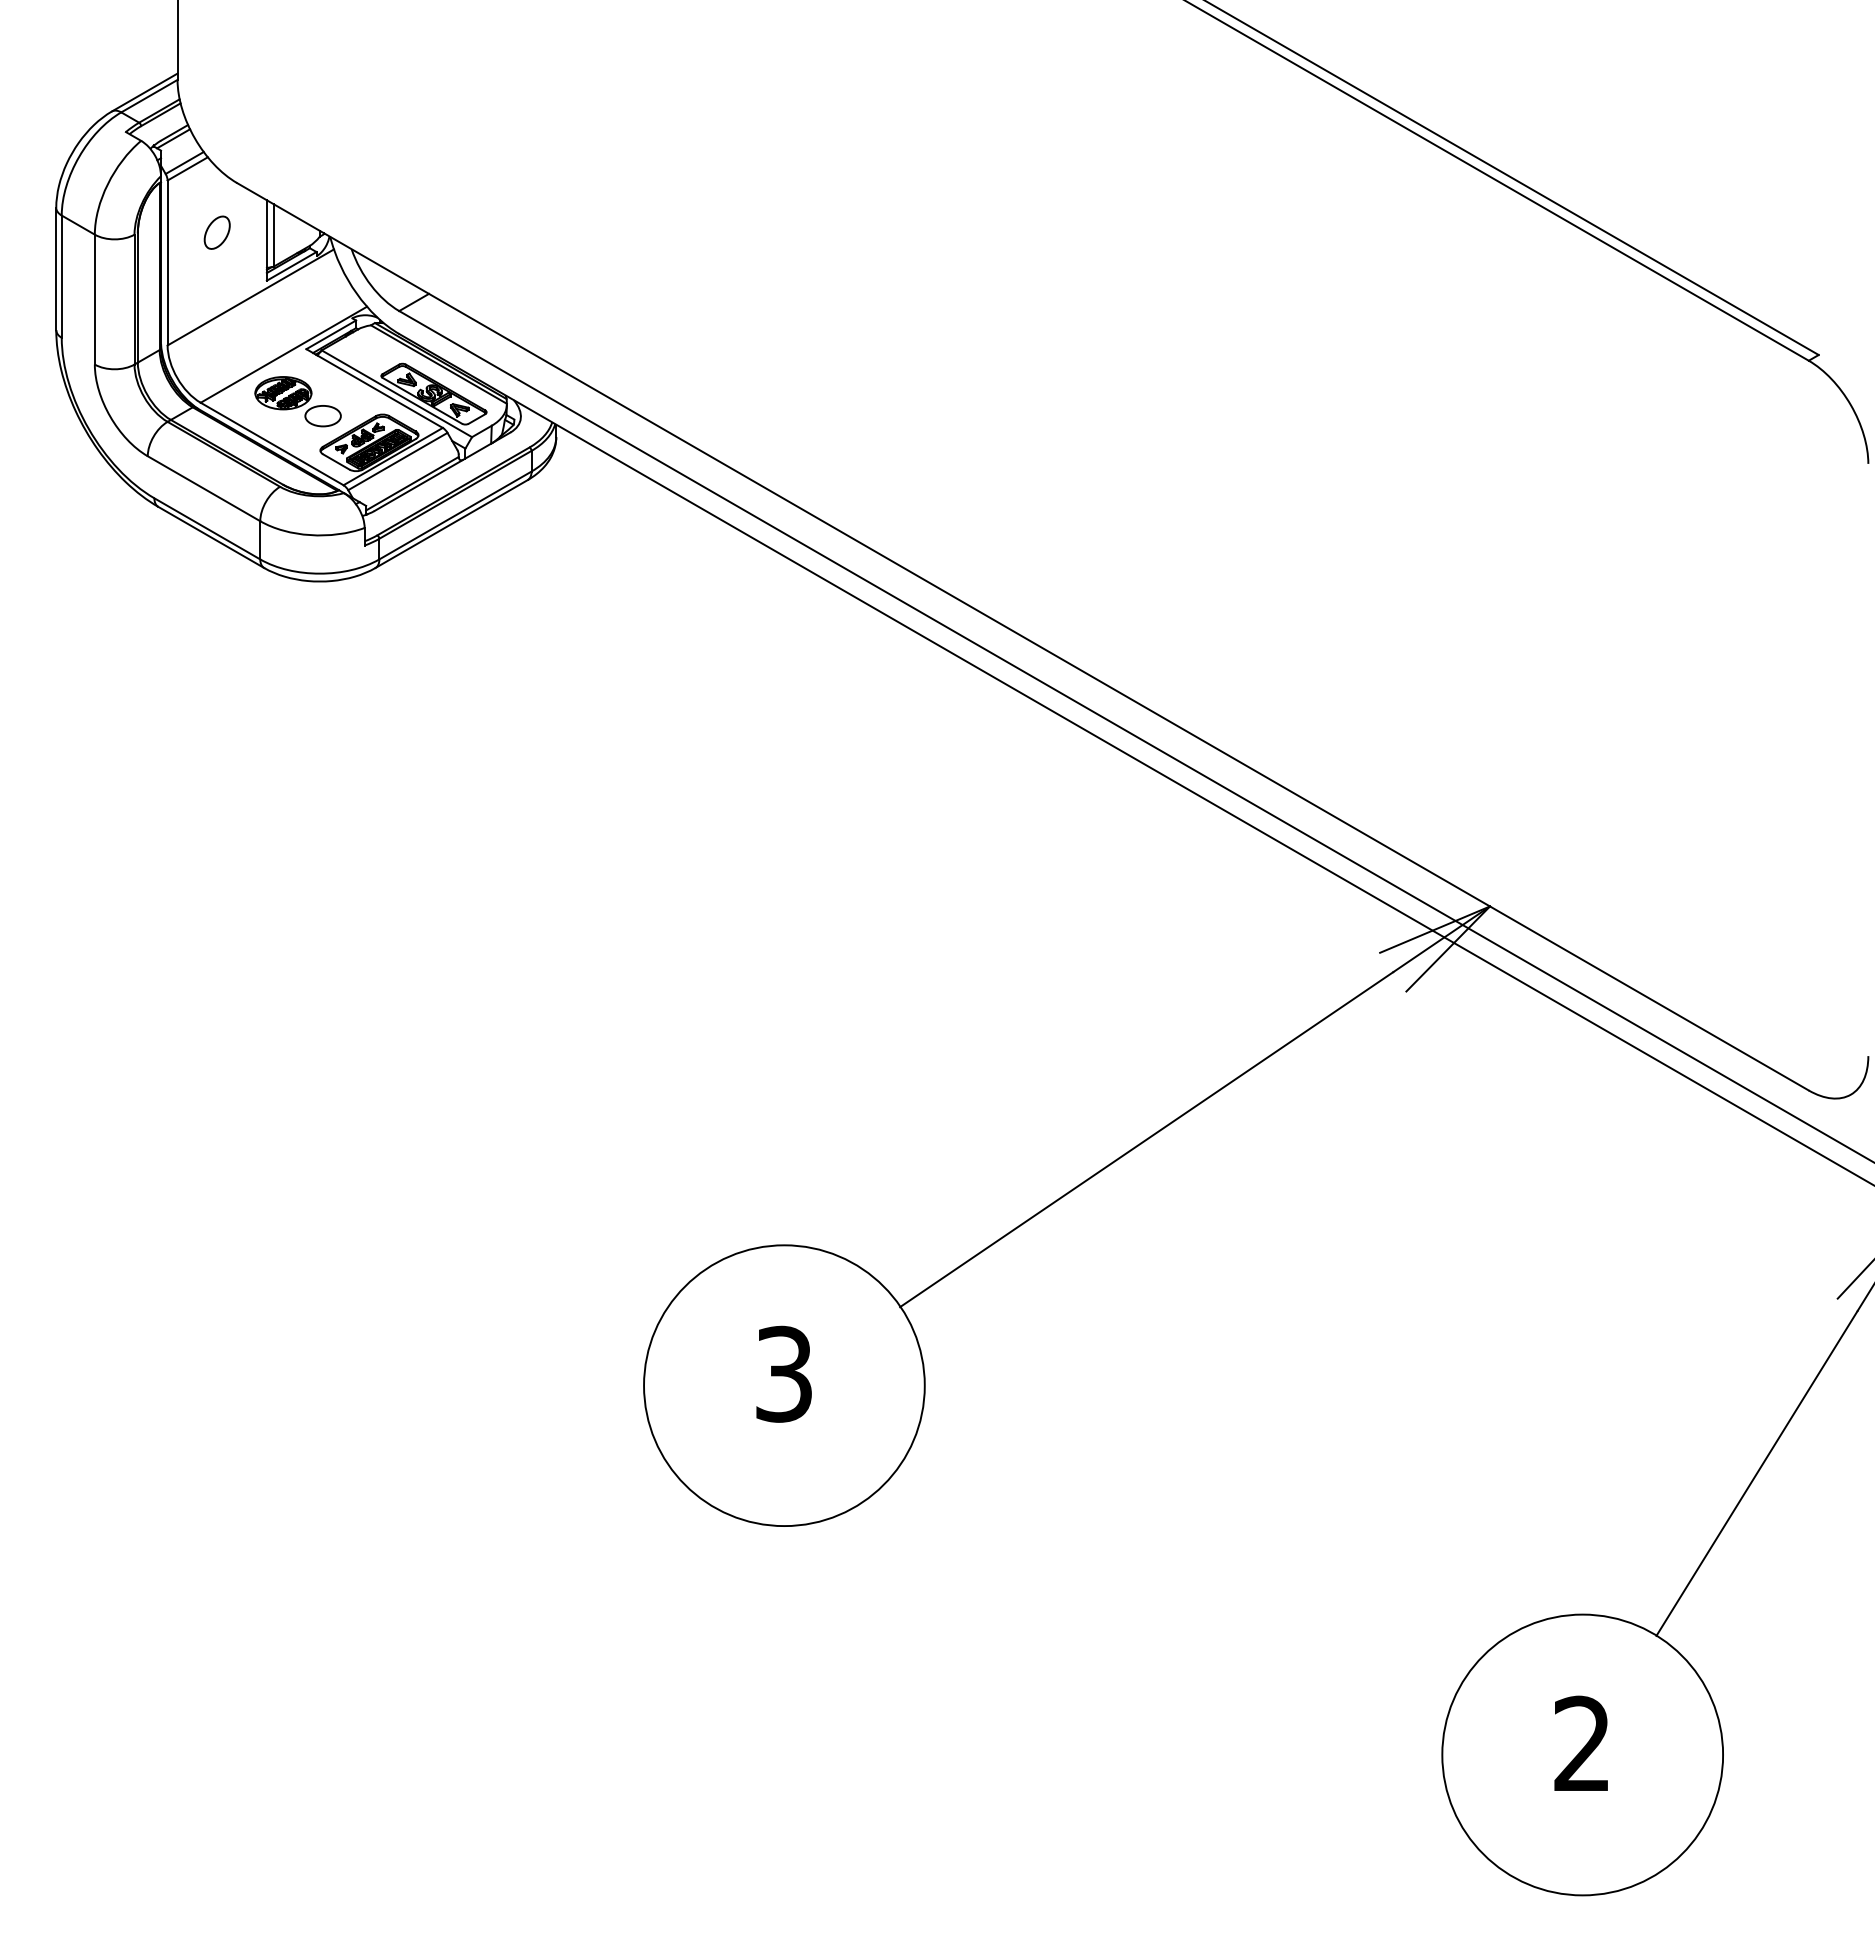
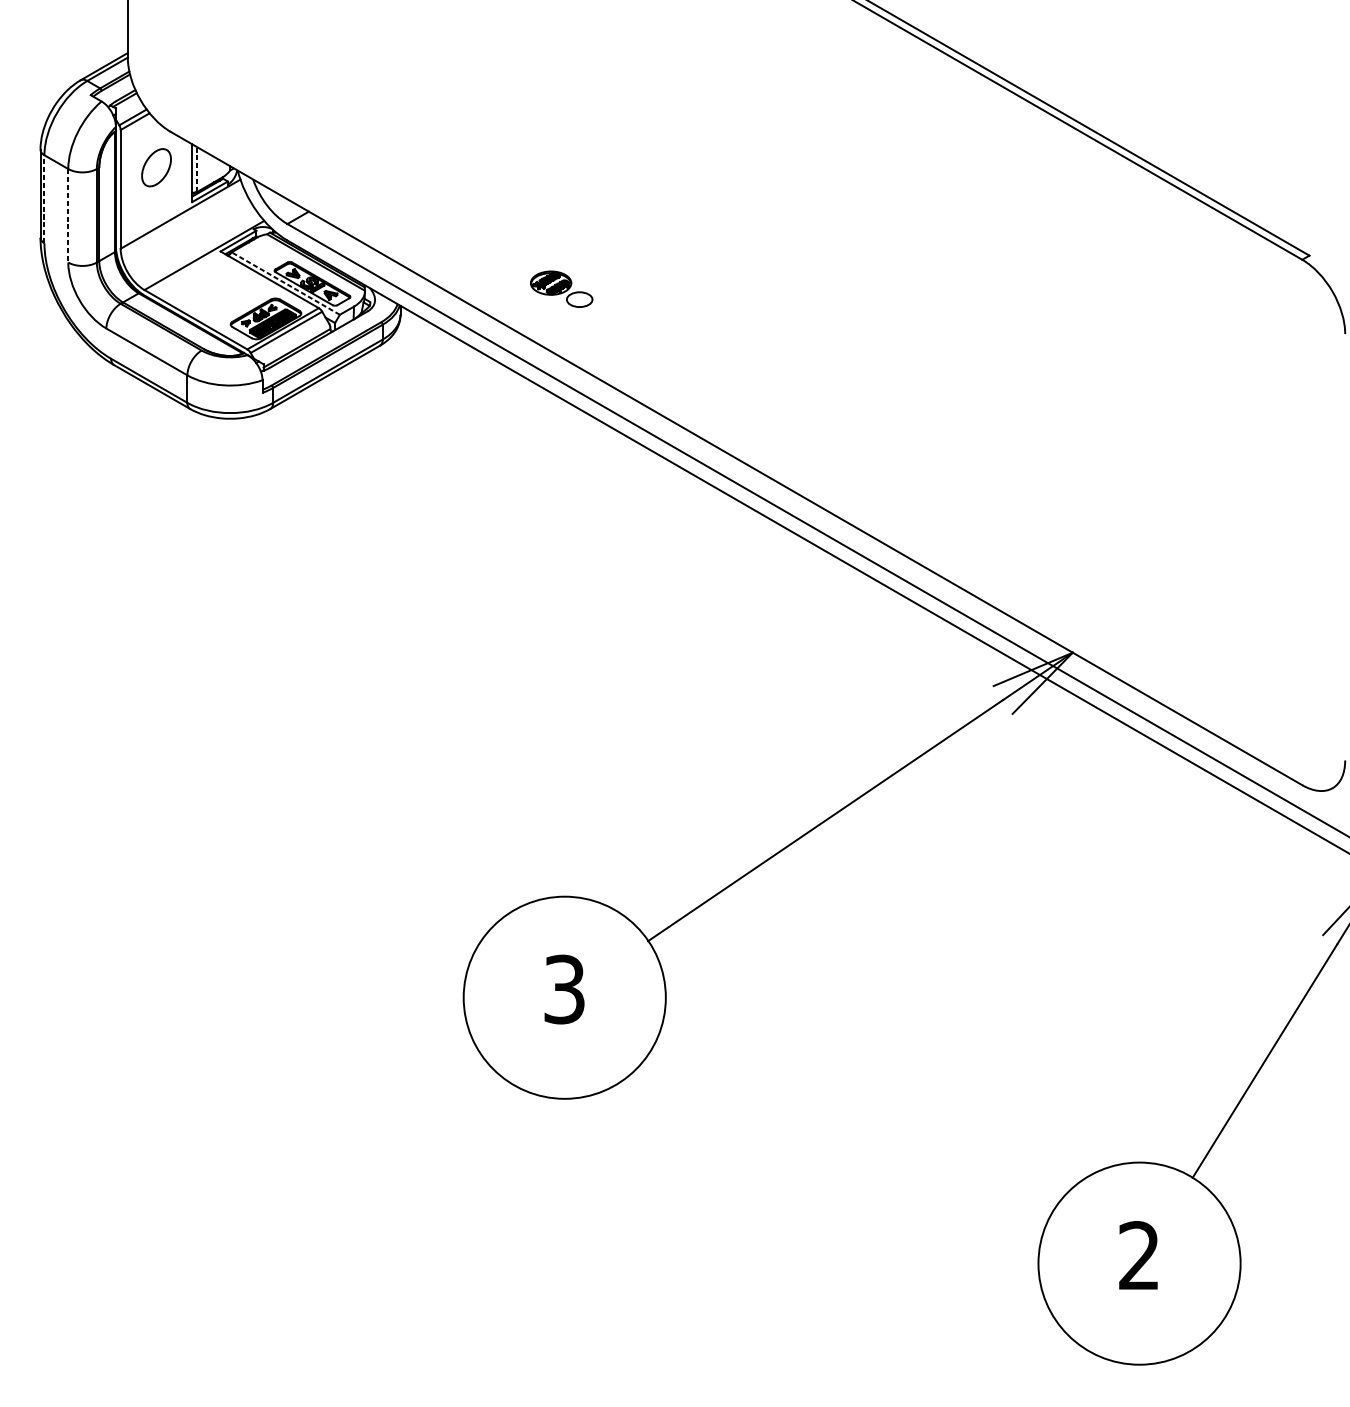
part: (216, 232) -> (155, 167), size x1.6
line: (273, 234) -> (196, 168), solid -> dashed
line: (61, 276) -> (44, 199), solid -> dashed
line: (94, 299) -> (68, 215), solid -> dashed
line: (396, 393) -> (285, 283), solid -> dashed
part: (297, 401) -> (561, 289), moved

